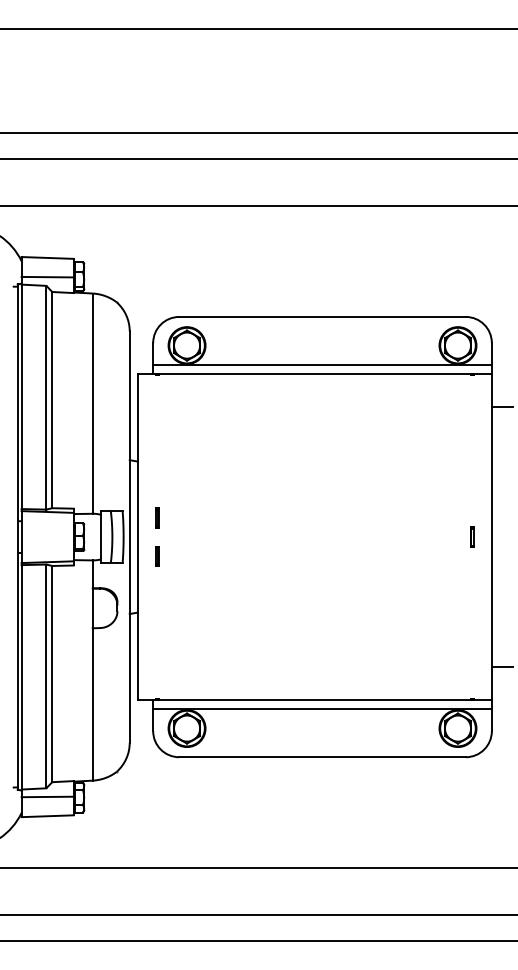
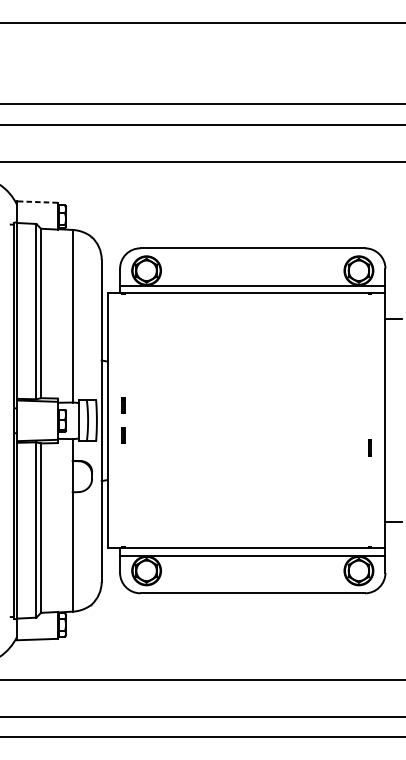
line: (47, 257) -> (37, 201), solid -> dashed
line: (47, 276) -> (37, 216), removed
line: (471, 536) -> (369, 447), moved
line: (47, 796) -> (37, 624), removed

